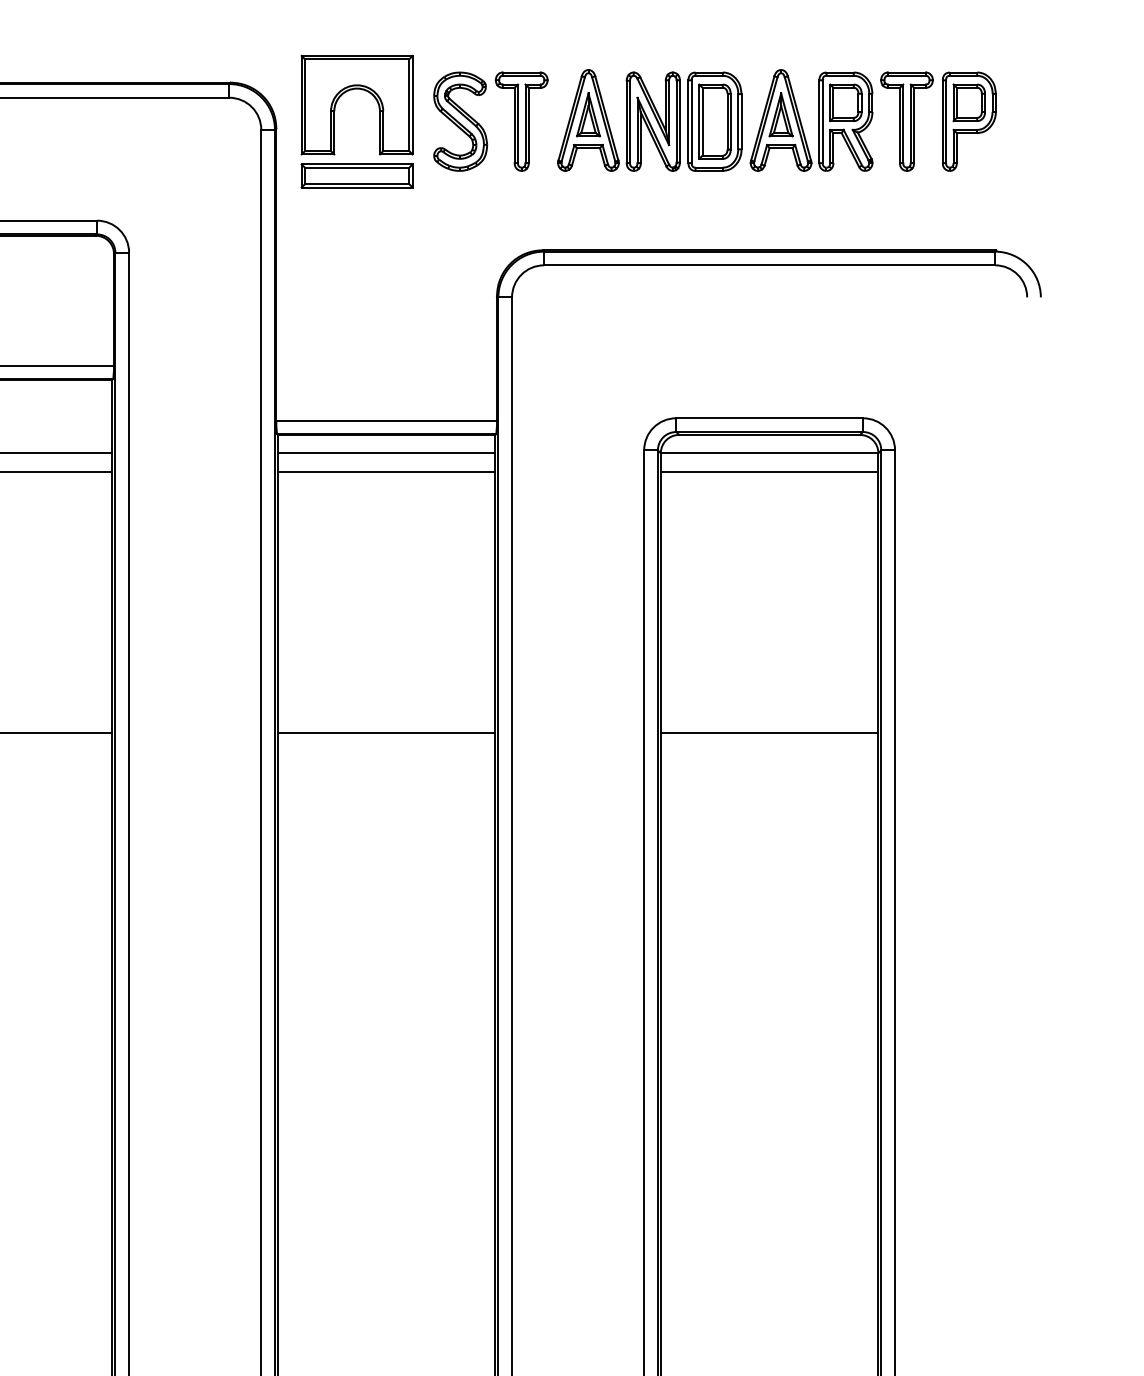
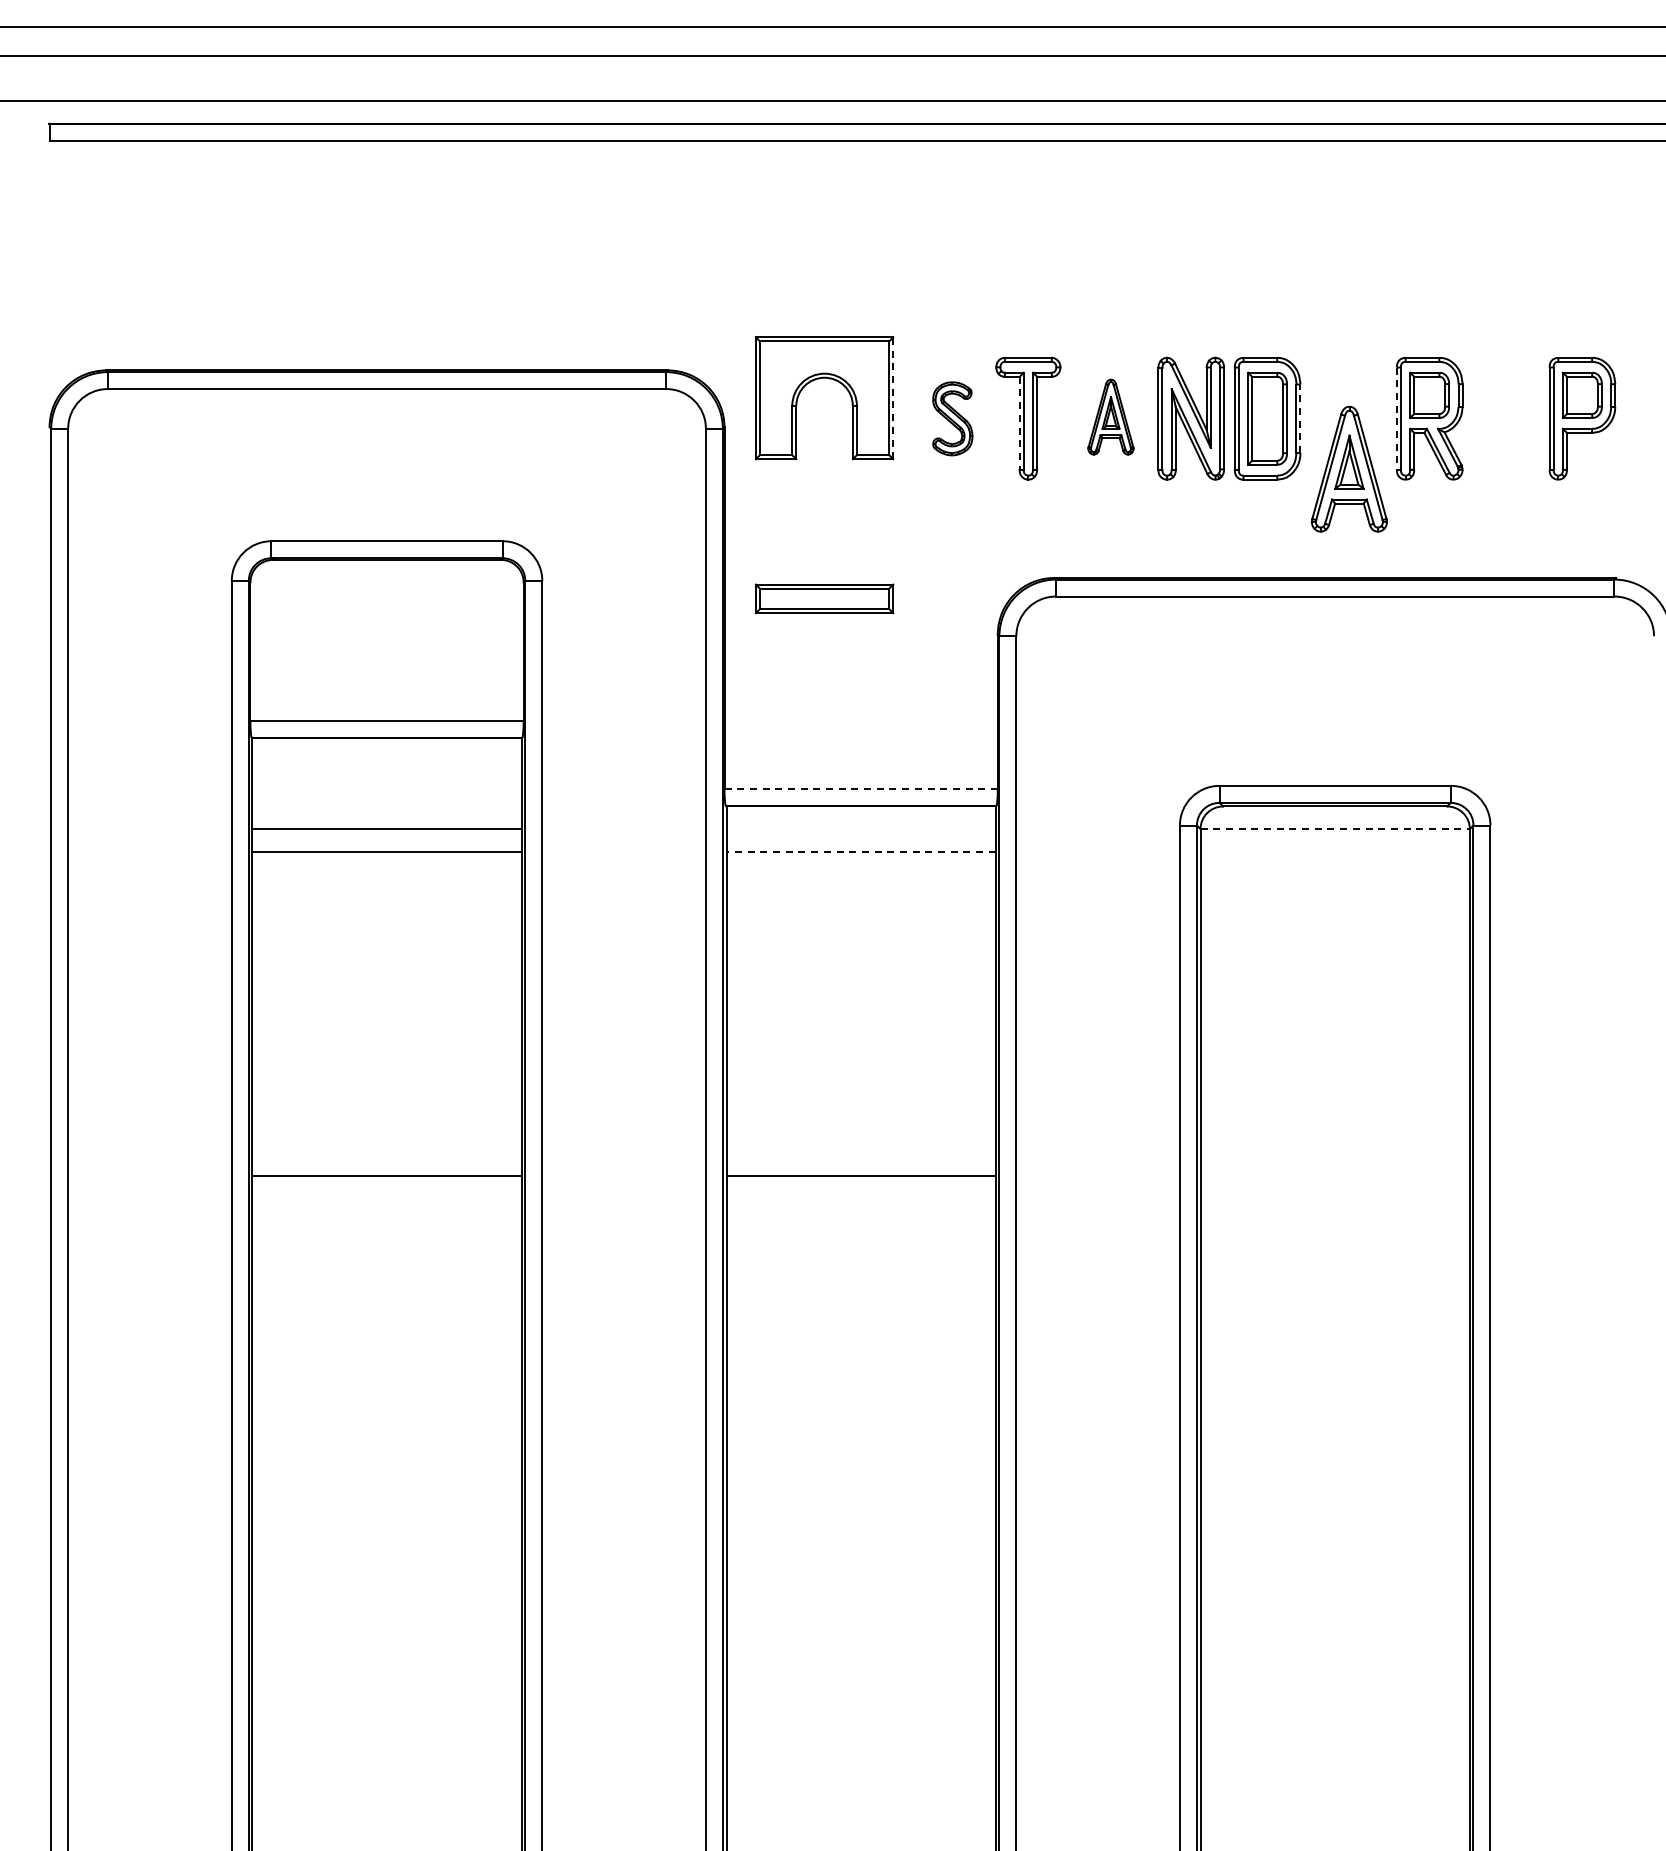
line: (412, 105) -> (893, 398), solid -> dashed
part: (588, 119) -> (1110, 416), size x0.6
part: (780, 119) -> (1348, 468), moved
part: (460, 121) -> (952, 418), size x0.6
line: (741, 121) -> (1300, 418), solid -> dashed
part: (907, 121) -> (1505, 418), removed
line: (819, 122) -> (1396, 419), solid -> dashed
line: (514, 125) -> (1019, 423), solid -> dashed
part: (357, 175) -> (824, 598), moved
line: (386, 420) -> (861, 788), solid -> dashed
line: (386, 453) -> (860, 829), removed
line: (769, 453) -> (1335, 829), solid -> dashed
line: (386, 471) -> (861, 851), solid -> dashed
line: (769, 471) -> (1334, 851), removed
line: (769, 733) -> (1334, 1175), removed

